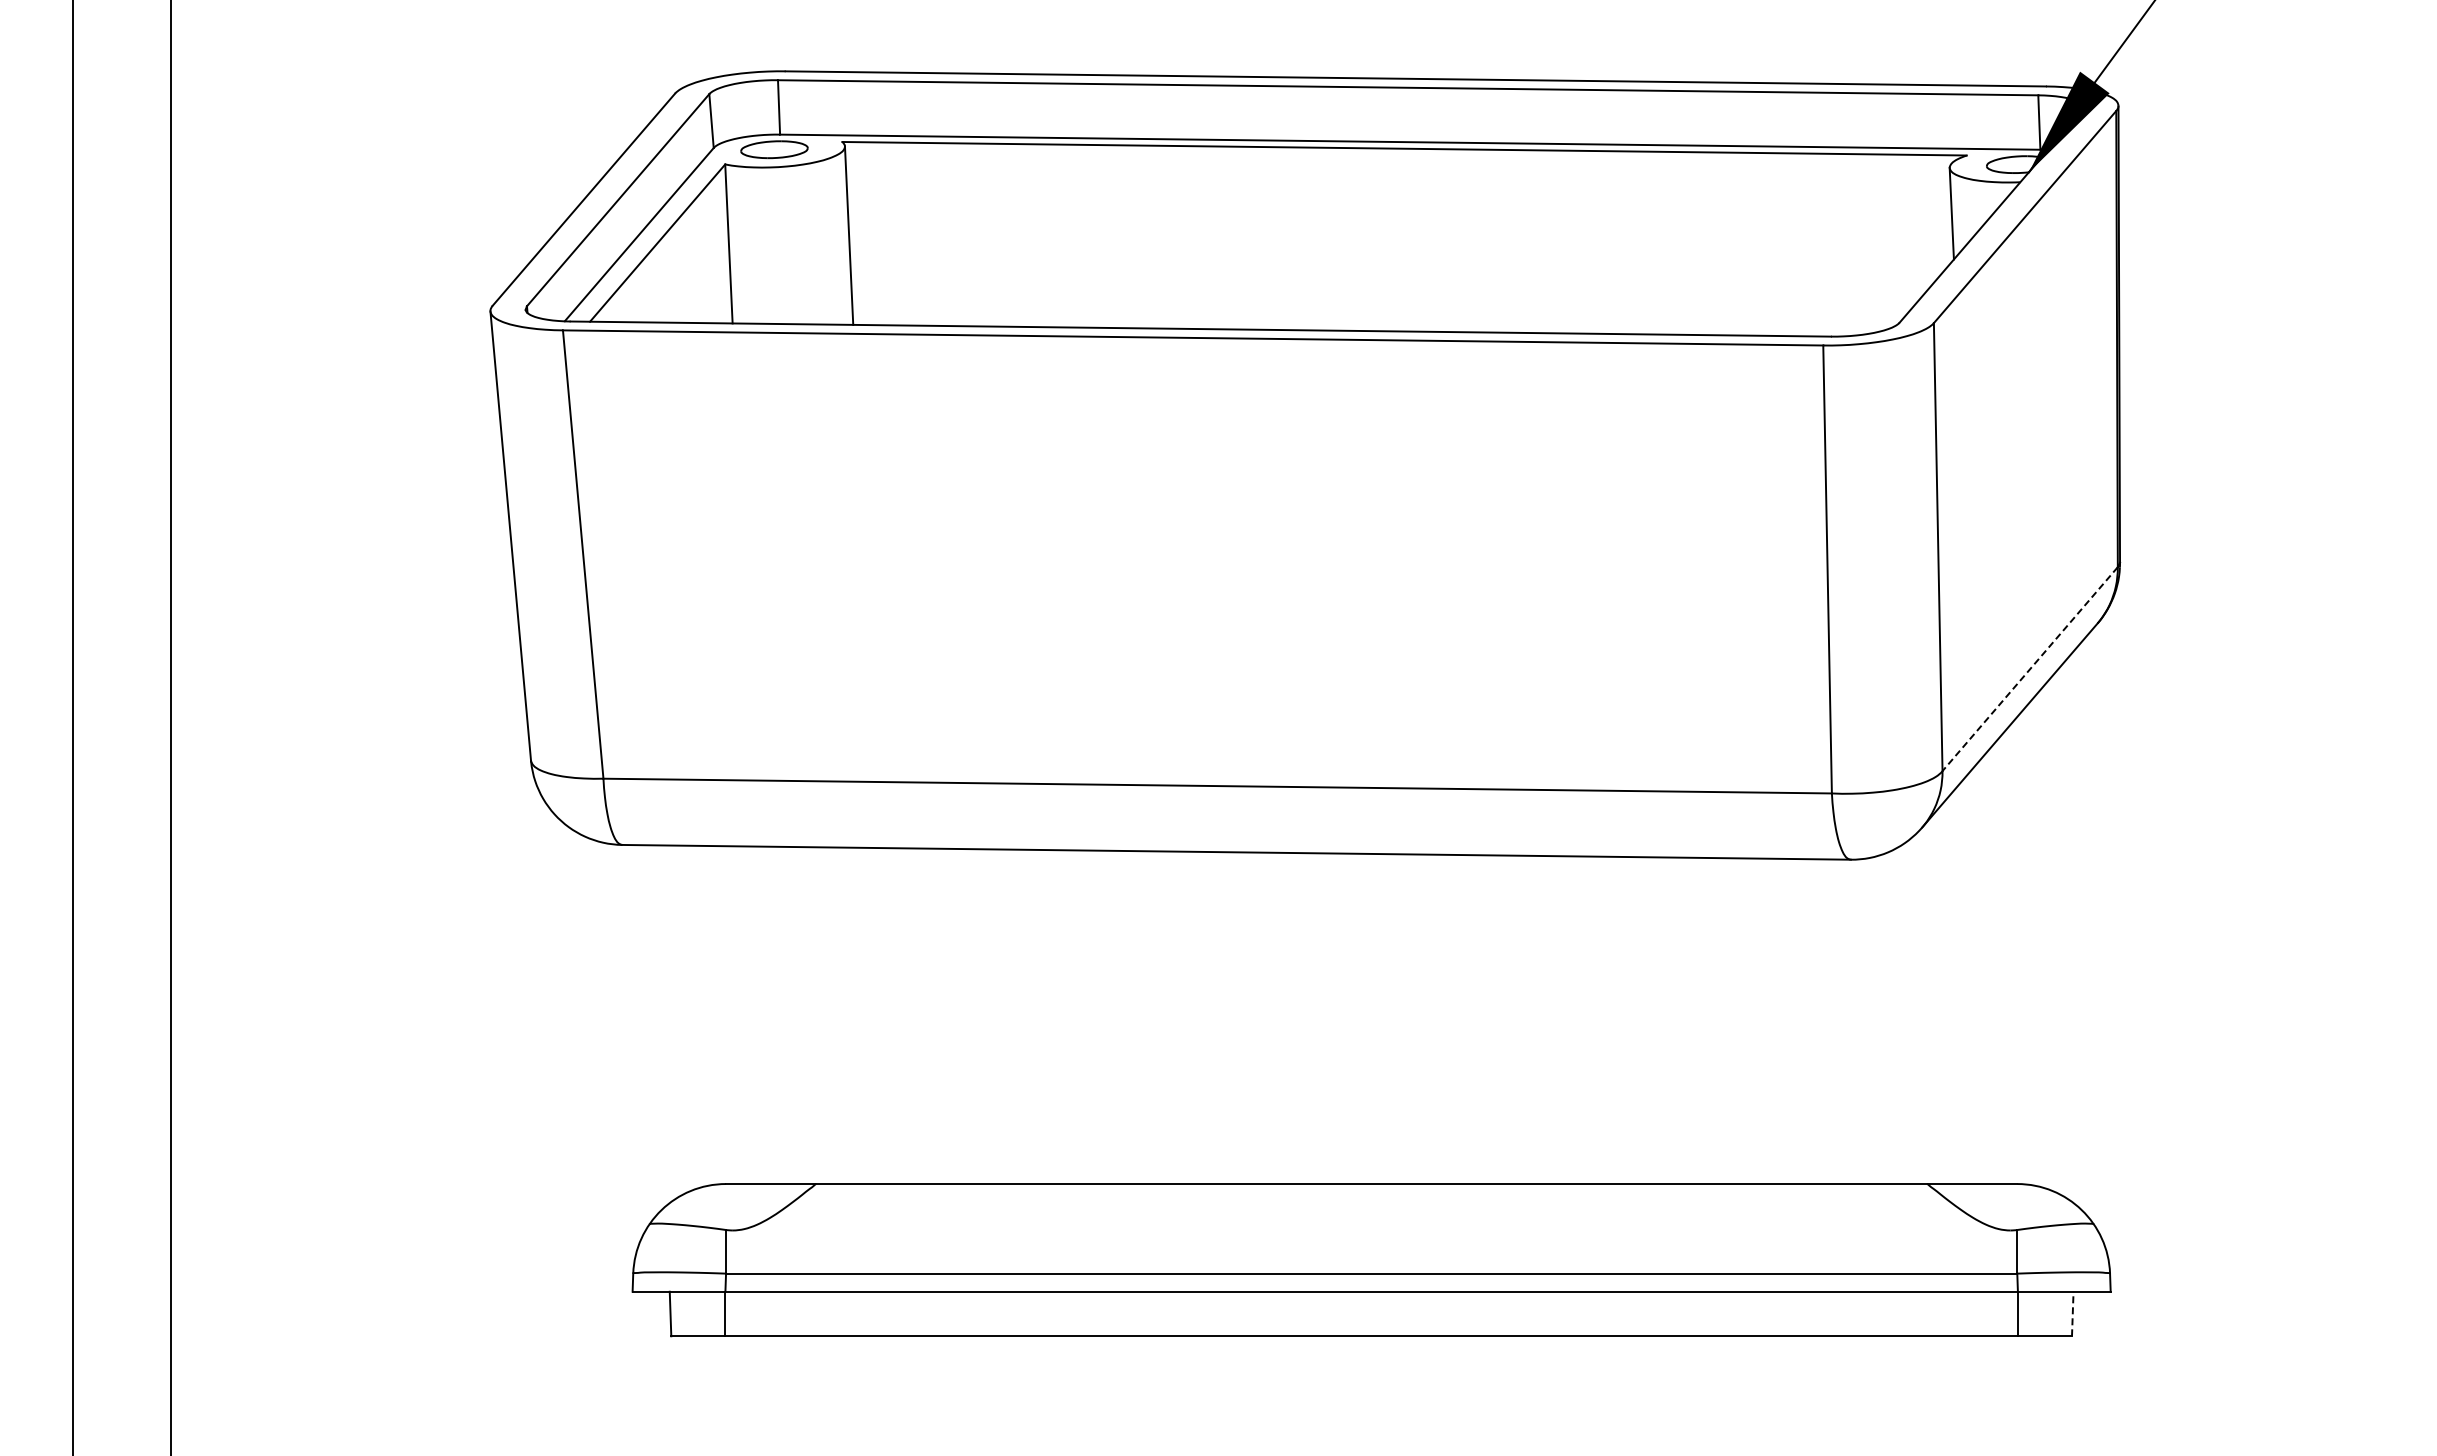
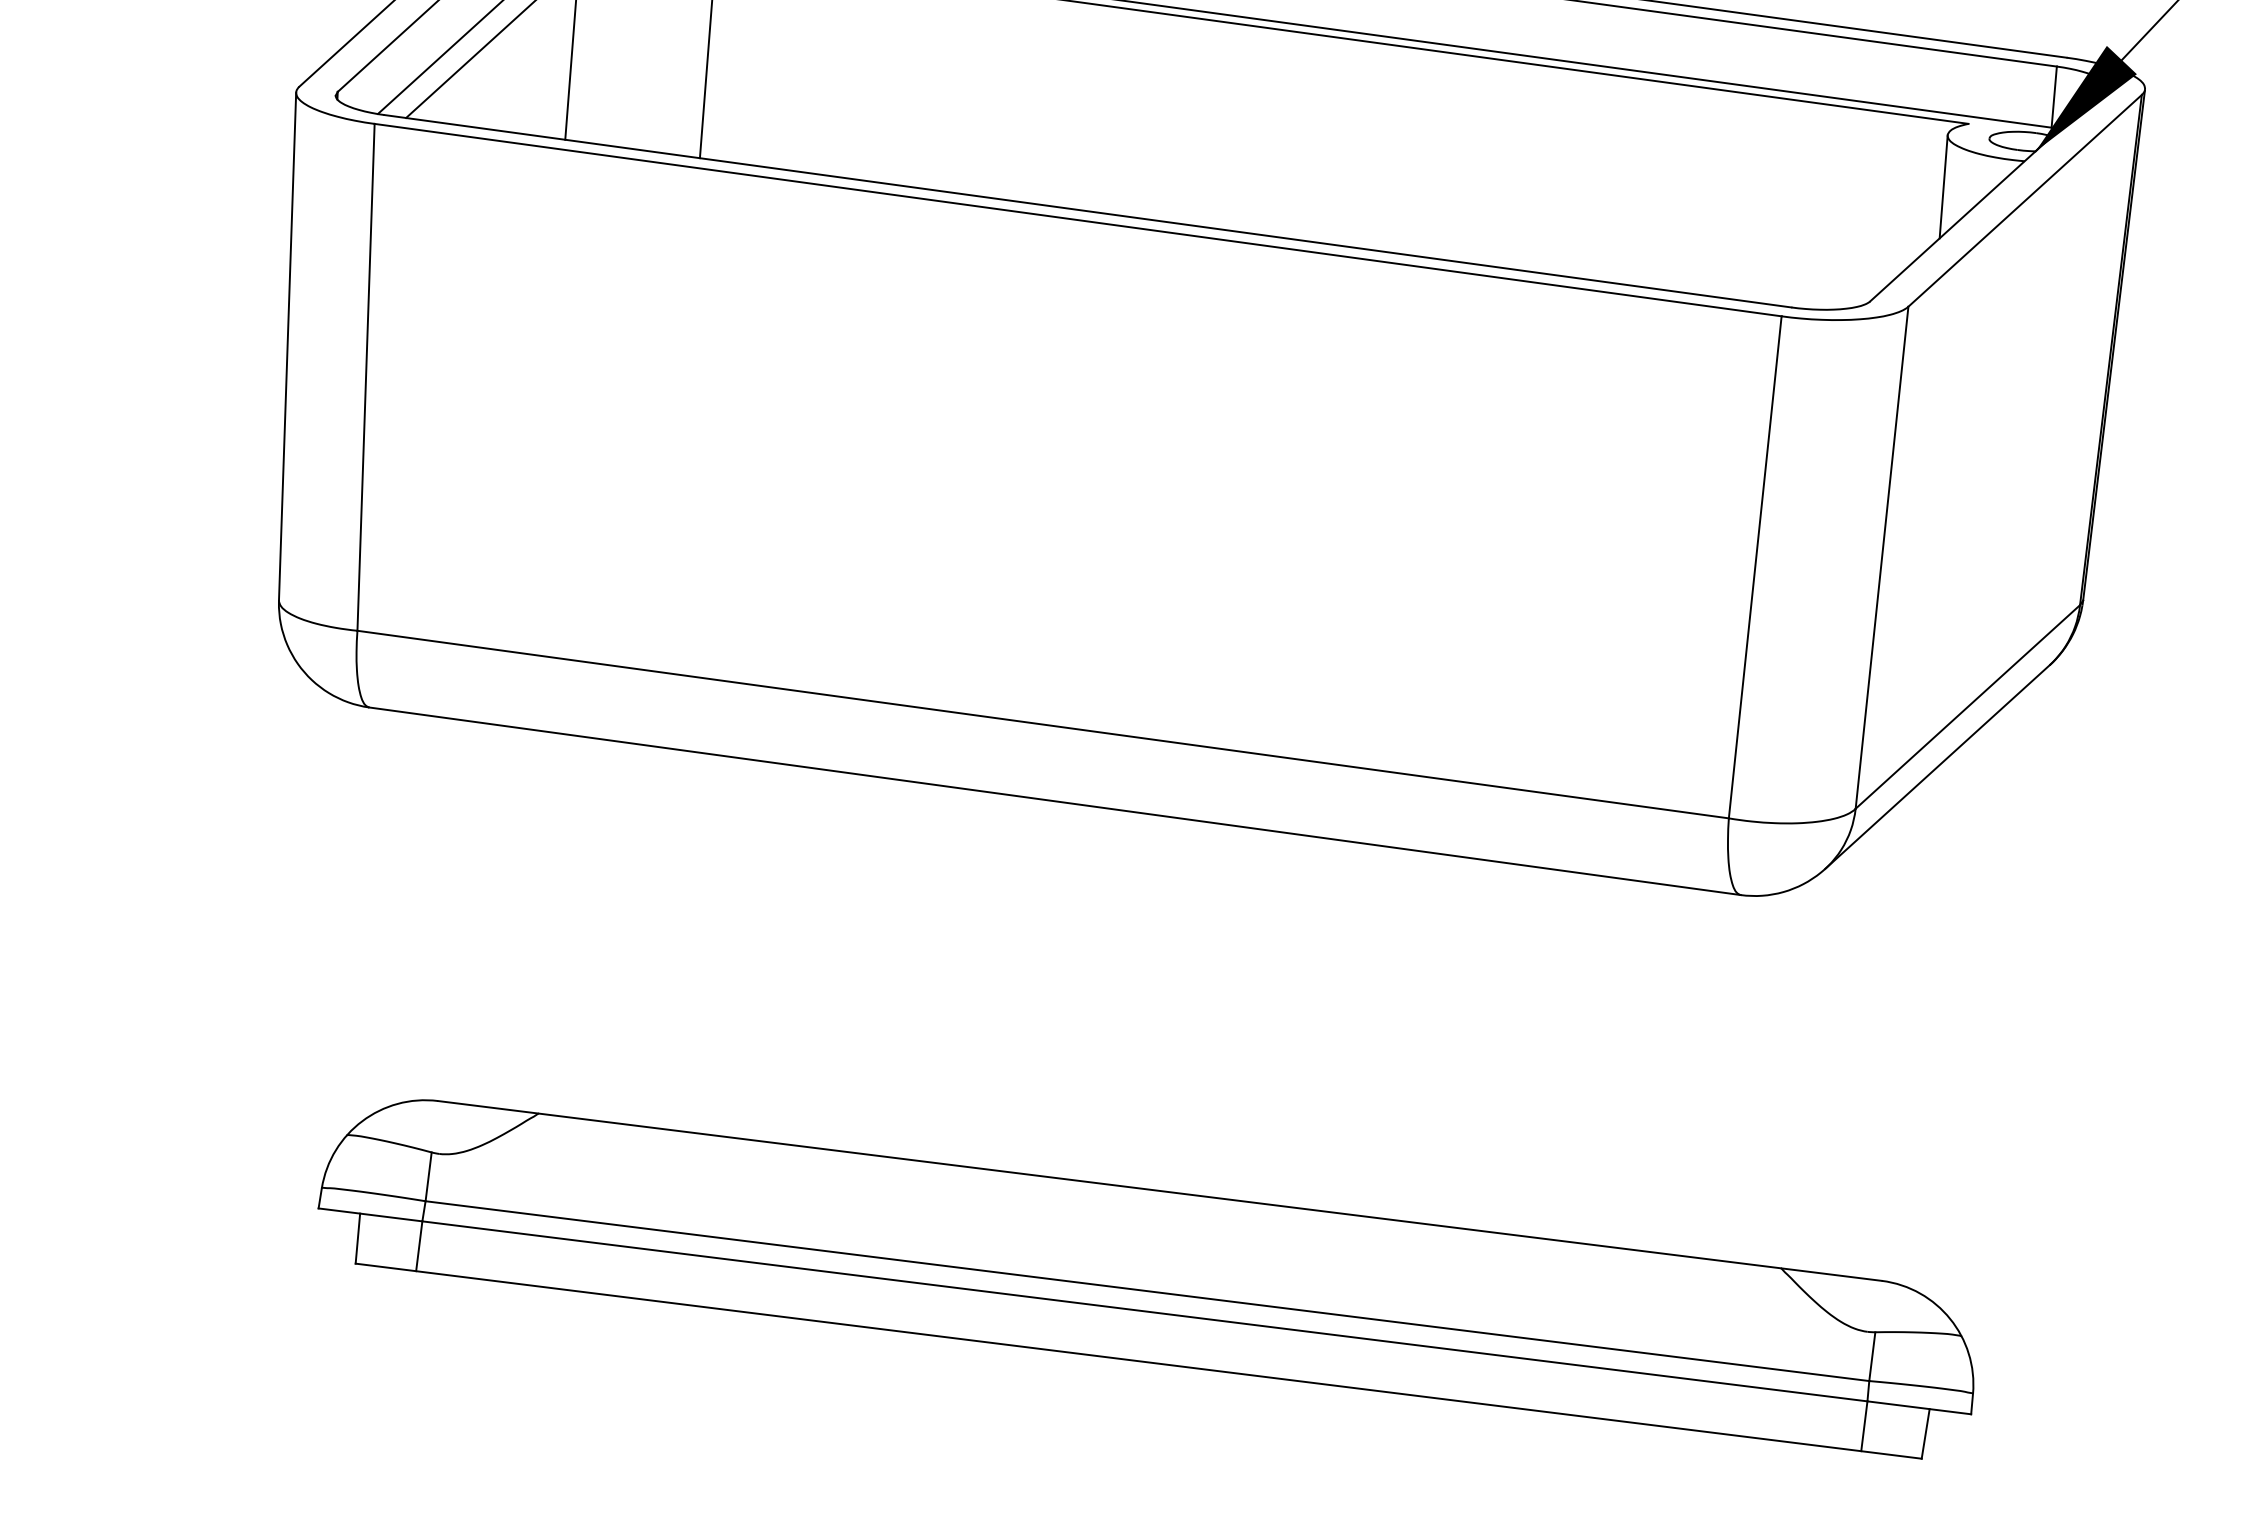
line: (2029, 669) -> (1967, 707), dashed -> solid
line: (2072, 1313) -> (1925, 1433), dashed -> solid

